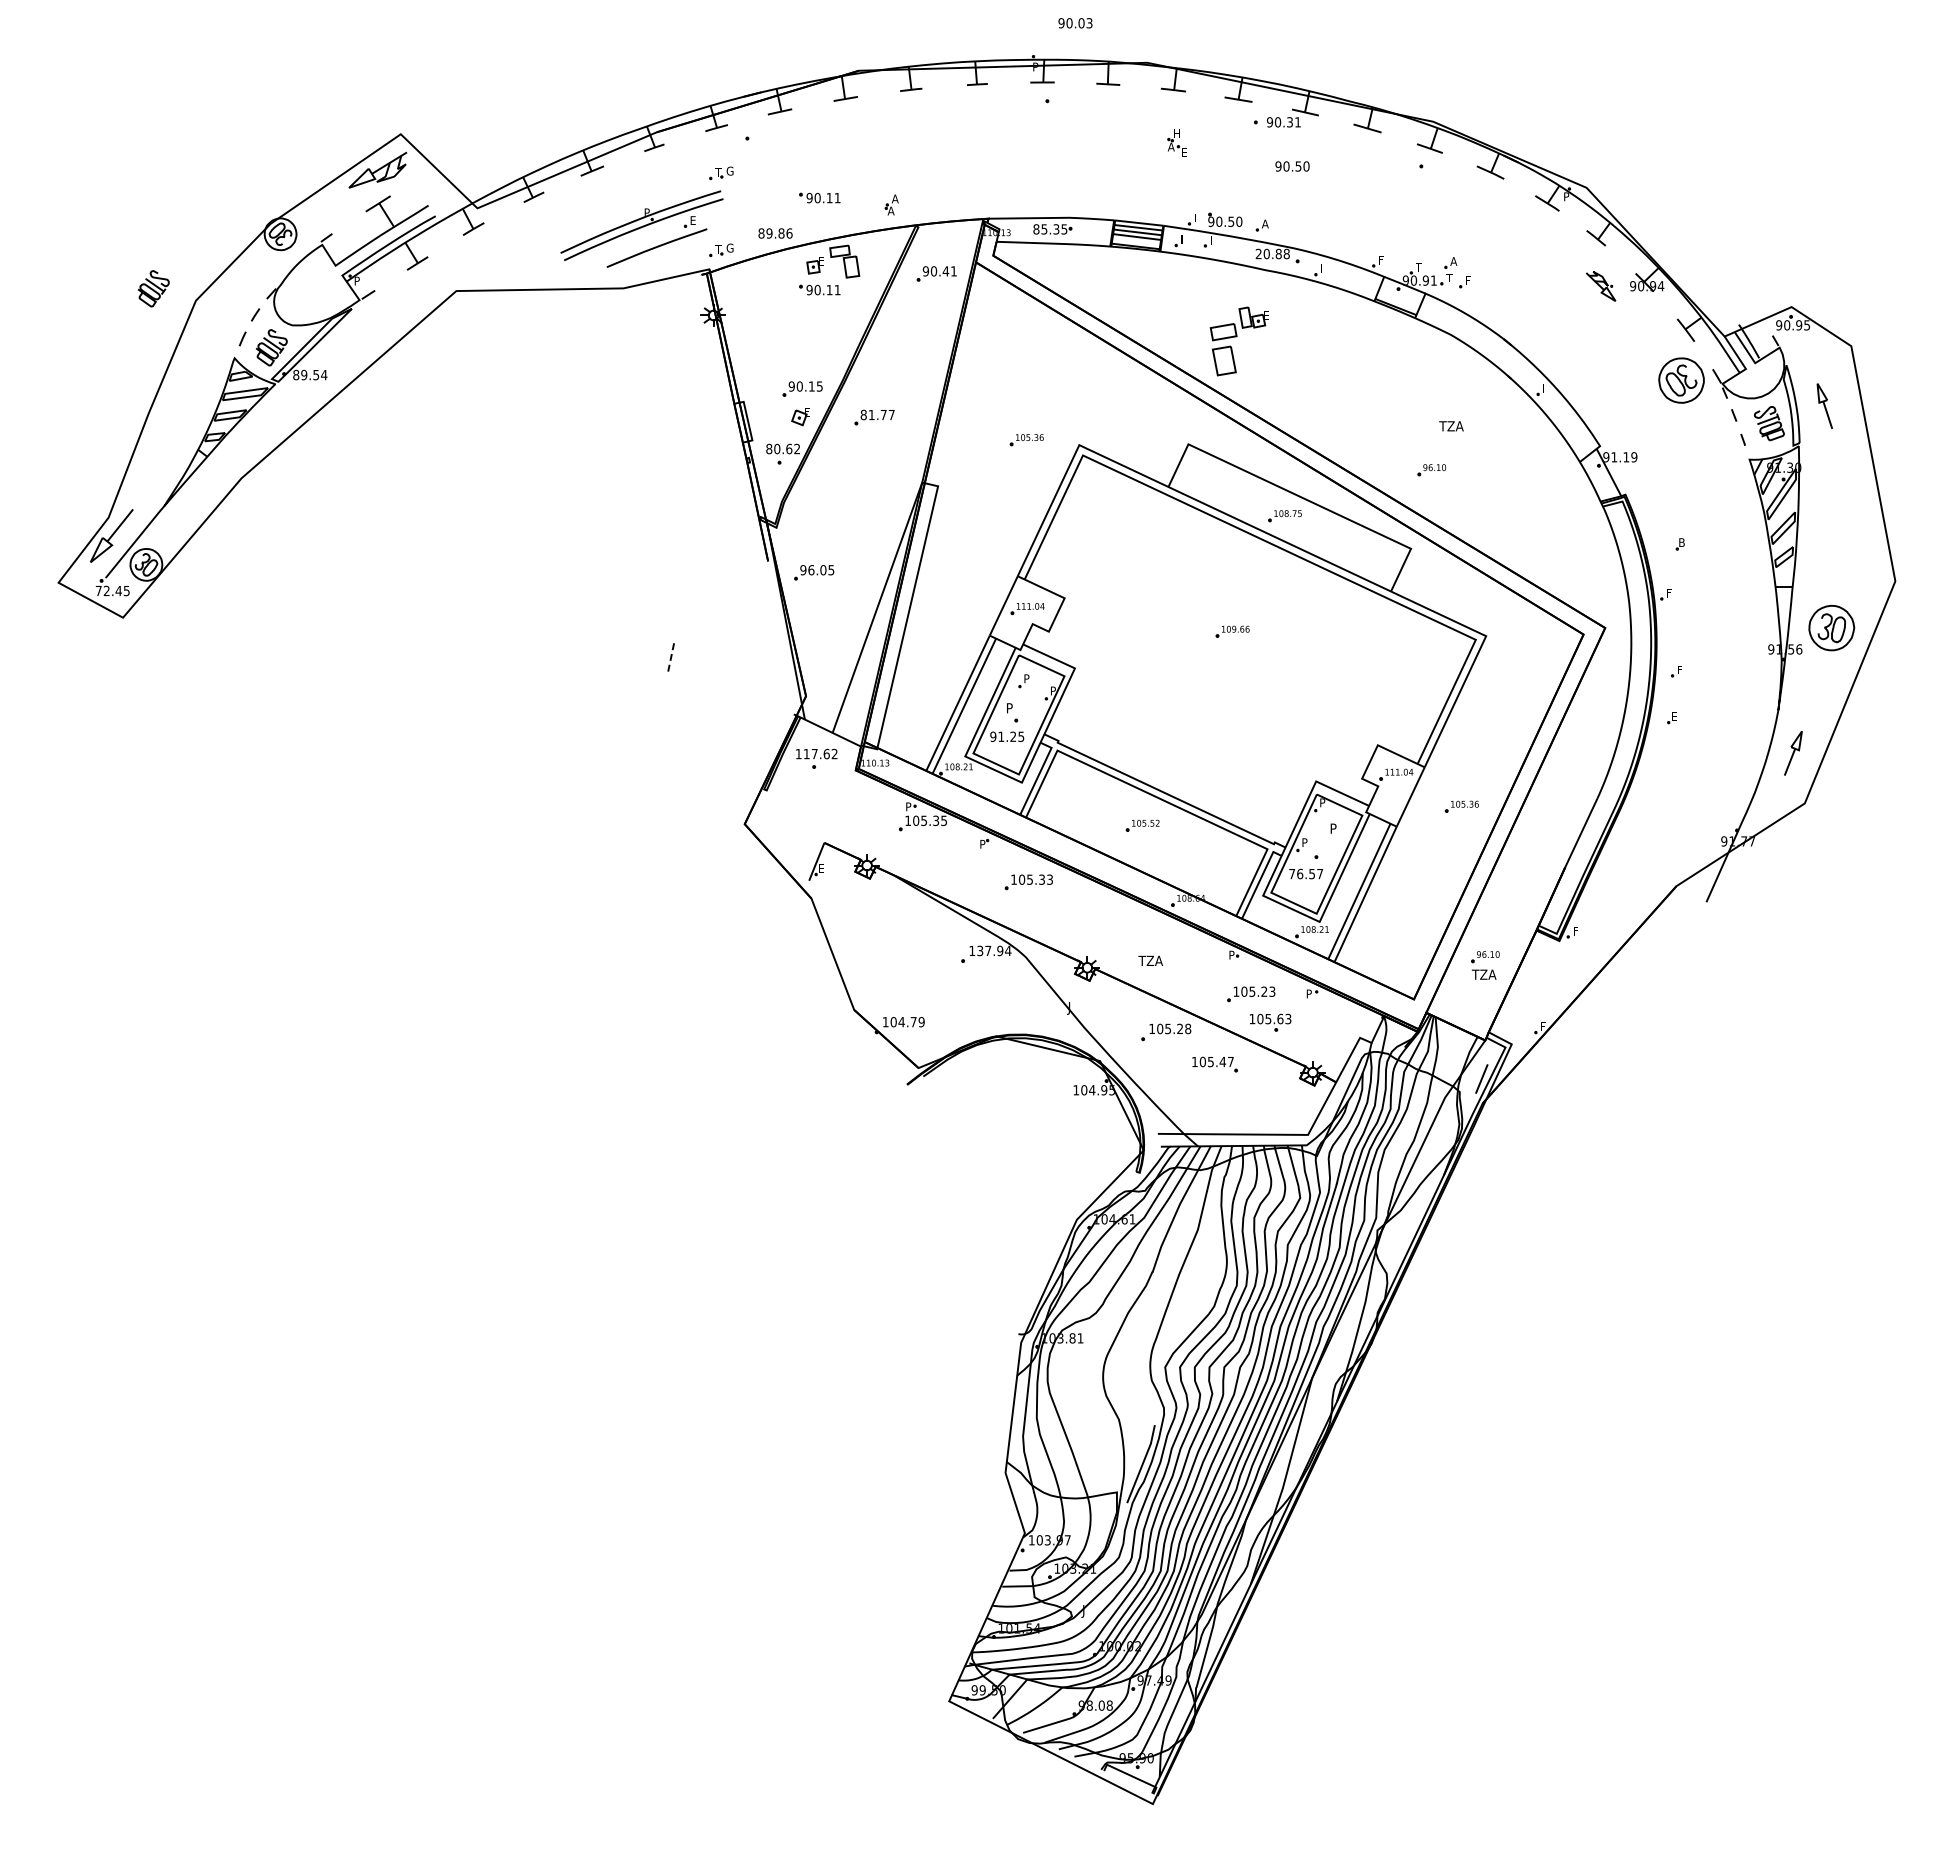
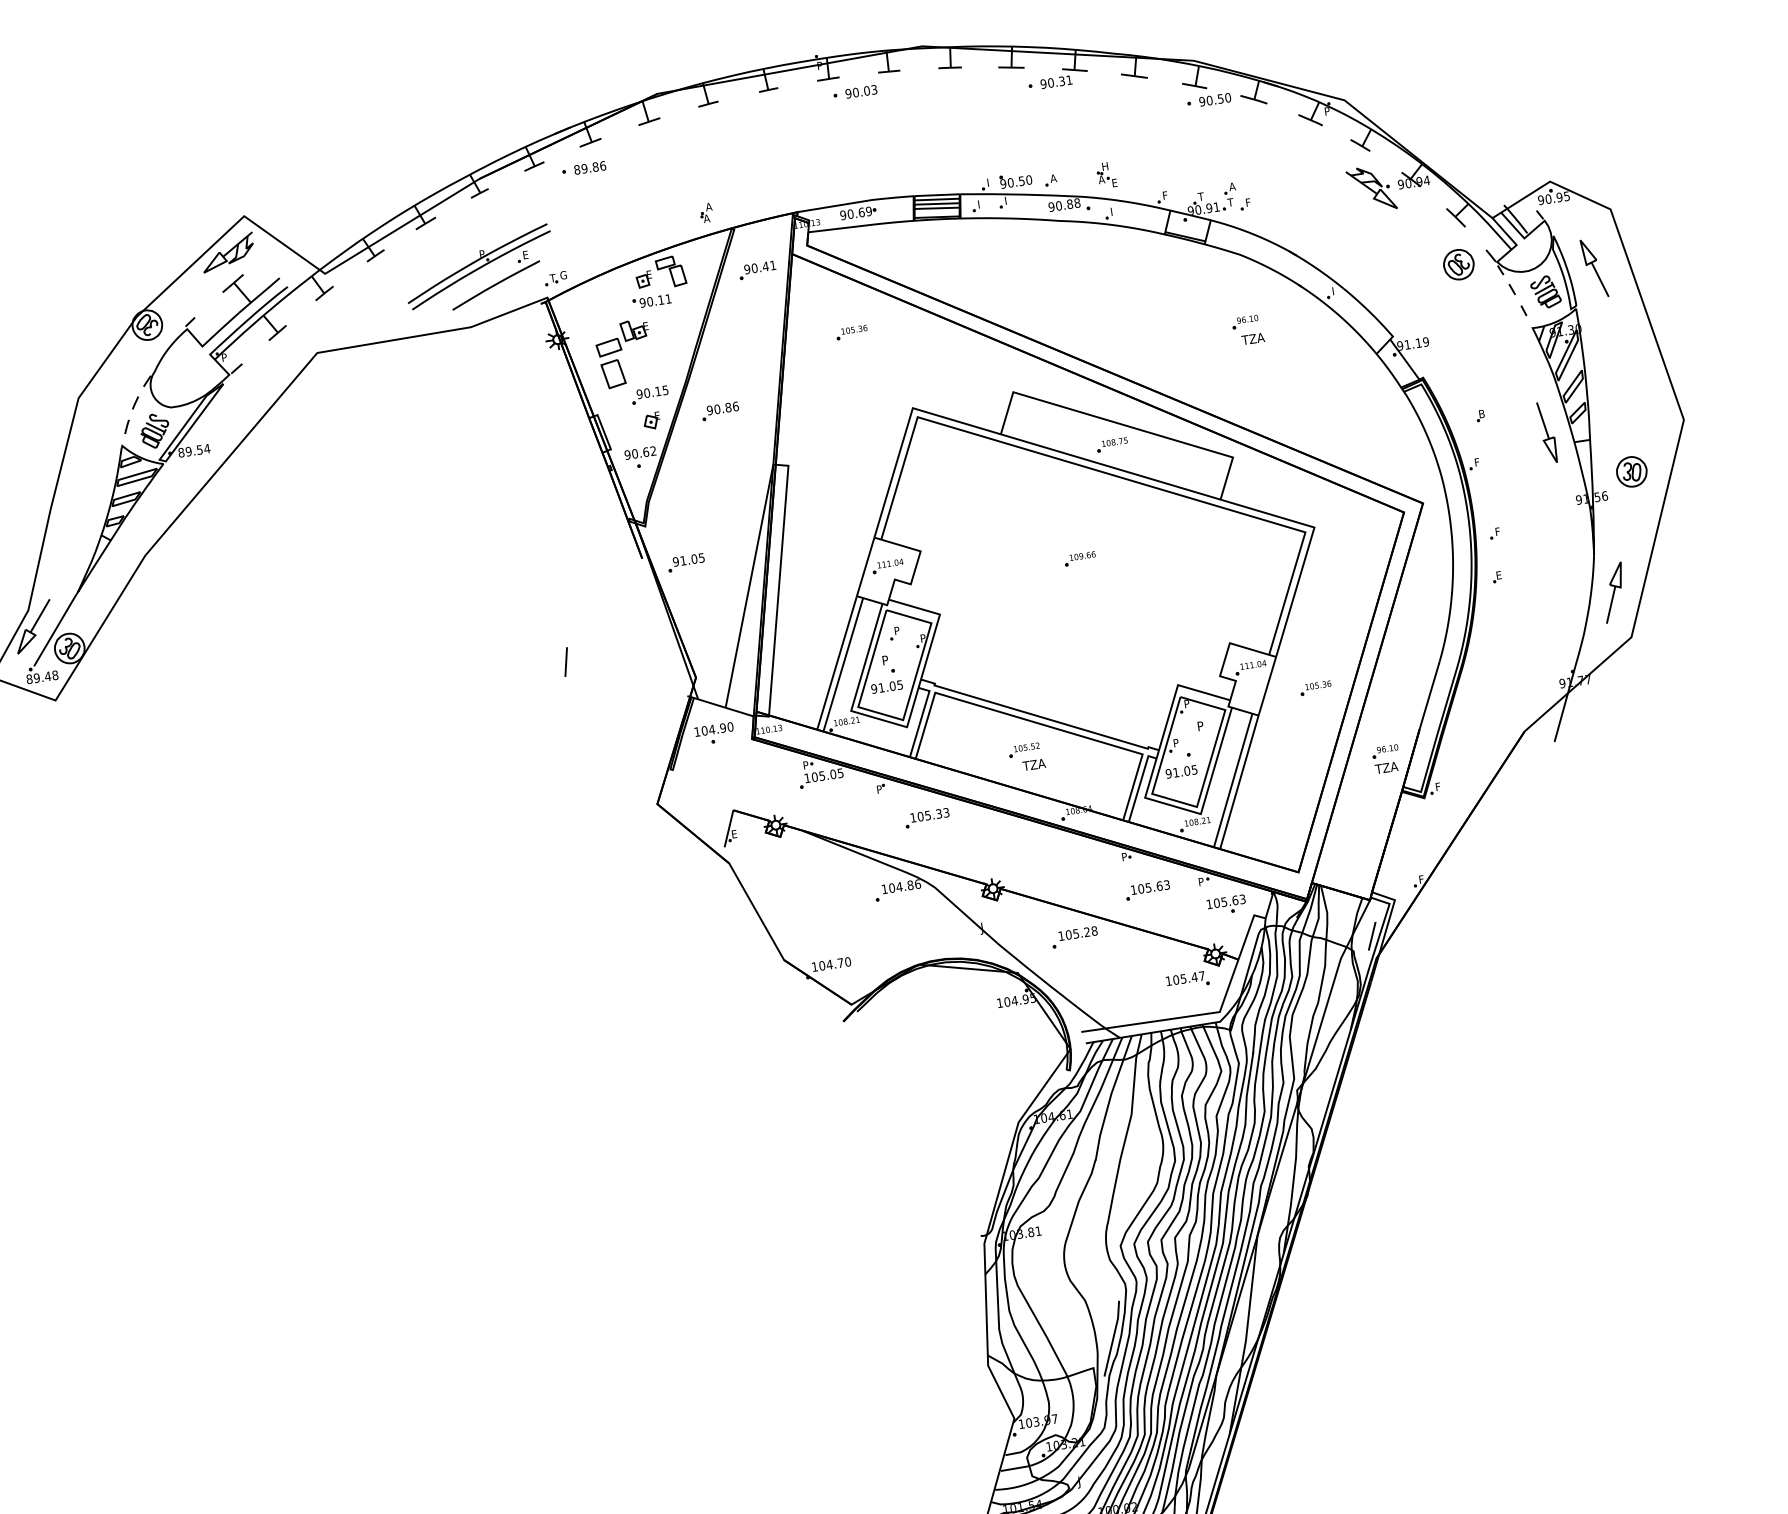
text: (1075, 23) -> (861, 92), moved
part: (1176, 142) -> (1105, 174), moved
text: (1292, 166) -> (1215, 99), moved
part: (721, 173) -> (545, 207), removed
part: (819, 197) -> (638, 216), removed
text: (1050, 229) -> (856, 213), 85.35 -> 90.69
text: (775, 233) -> (590, 167), moved
text: (1258, 254) -> (1051, 207), 20.88 -> 90.88
part: (1600, 286) -> (1371, 189), size x1.67
part: (153, 288) -> (37, 392), removed
part: (1238, 341) -> (623, 354), moved
part: (1681, 380) -> (1458, 264), size x0.71
part: (1824, 405) -> (1594, 267), size x1.43
text: (877, 414) -> (722, 408), 81.77 -> 90.86
part: (1026, 440) -> (851, 332), moved
text: (769, 449) -> (627, 455), 80.62 -> 90.62
part: (1431, 470) -> (1245, 322), moved
text: (811, 570) -> (683, 561), 96.05 -> 91.05
part: (1748, 572) -> (1547, 432), added
text: (112, 590) -> (42, 676), 72.45 -> 89.48
part: (1831, 627) -> (1631, 471), size x0.71
line: (670, 658) -> (565, 661), dashed -> solid
text: (1013, 736) -> (892, 685), 91.25 -> 91.05
text: (820, 753) -> (717, 728), 117.62 -> 104.90
part: (1793, 753) -> (1614, 592), size x1.43
text: (936, 820) -> (833, 774), 105.35 -> 105.05
text: (1305, 873) -> (1181, 771), 76.57 -> 91.05
text: (994, 950) -> (905, 885), 137.94 -> 104.86
text: (1150, 960) -> (1033, 764), moved
part: (1485, 965) -> (1386, 759), moved
text: (1264, 991) -> (1159, 885), 105.23 -> 105.63
text: (921, 1022) -> (847, 962), 104.79 -> 104.70
part: (1270, 1022) -> (1226, 904), moved
part: (1214, 1064) -> (1187, 980), moved

